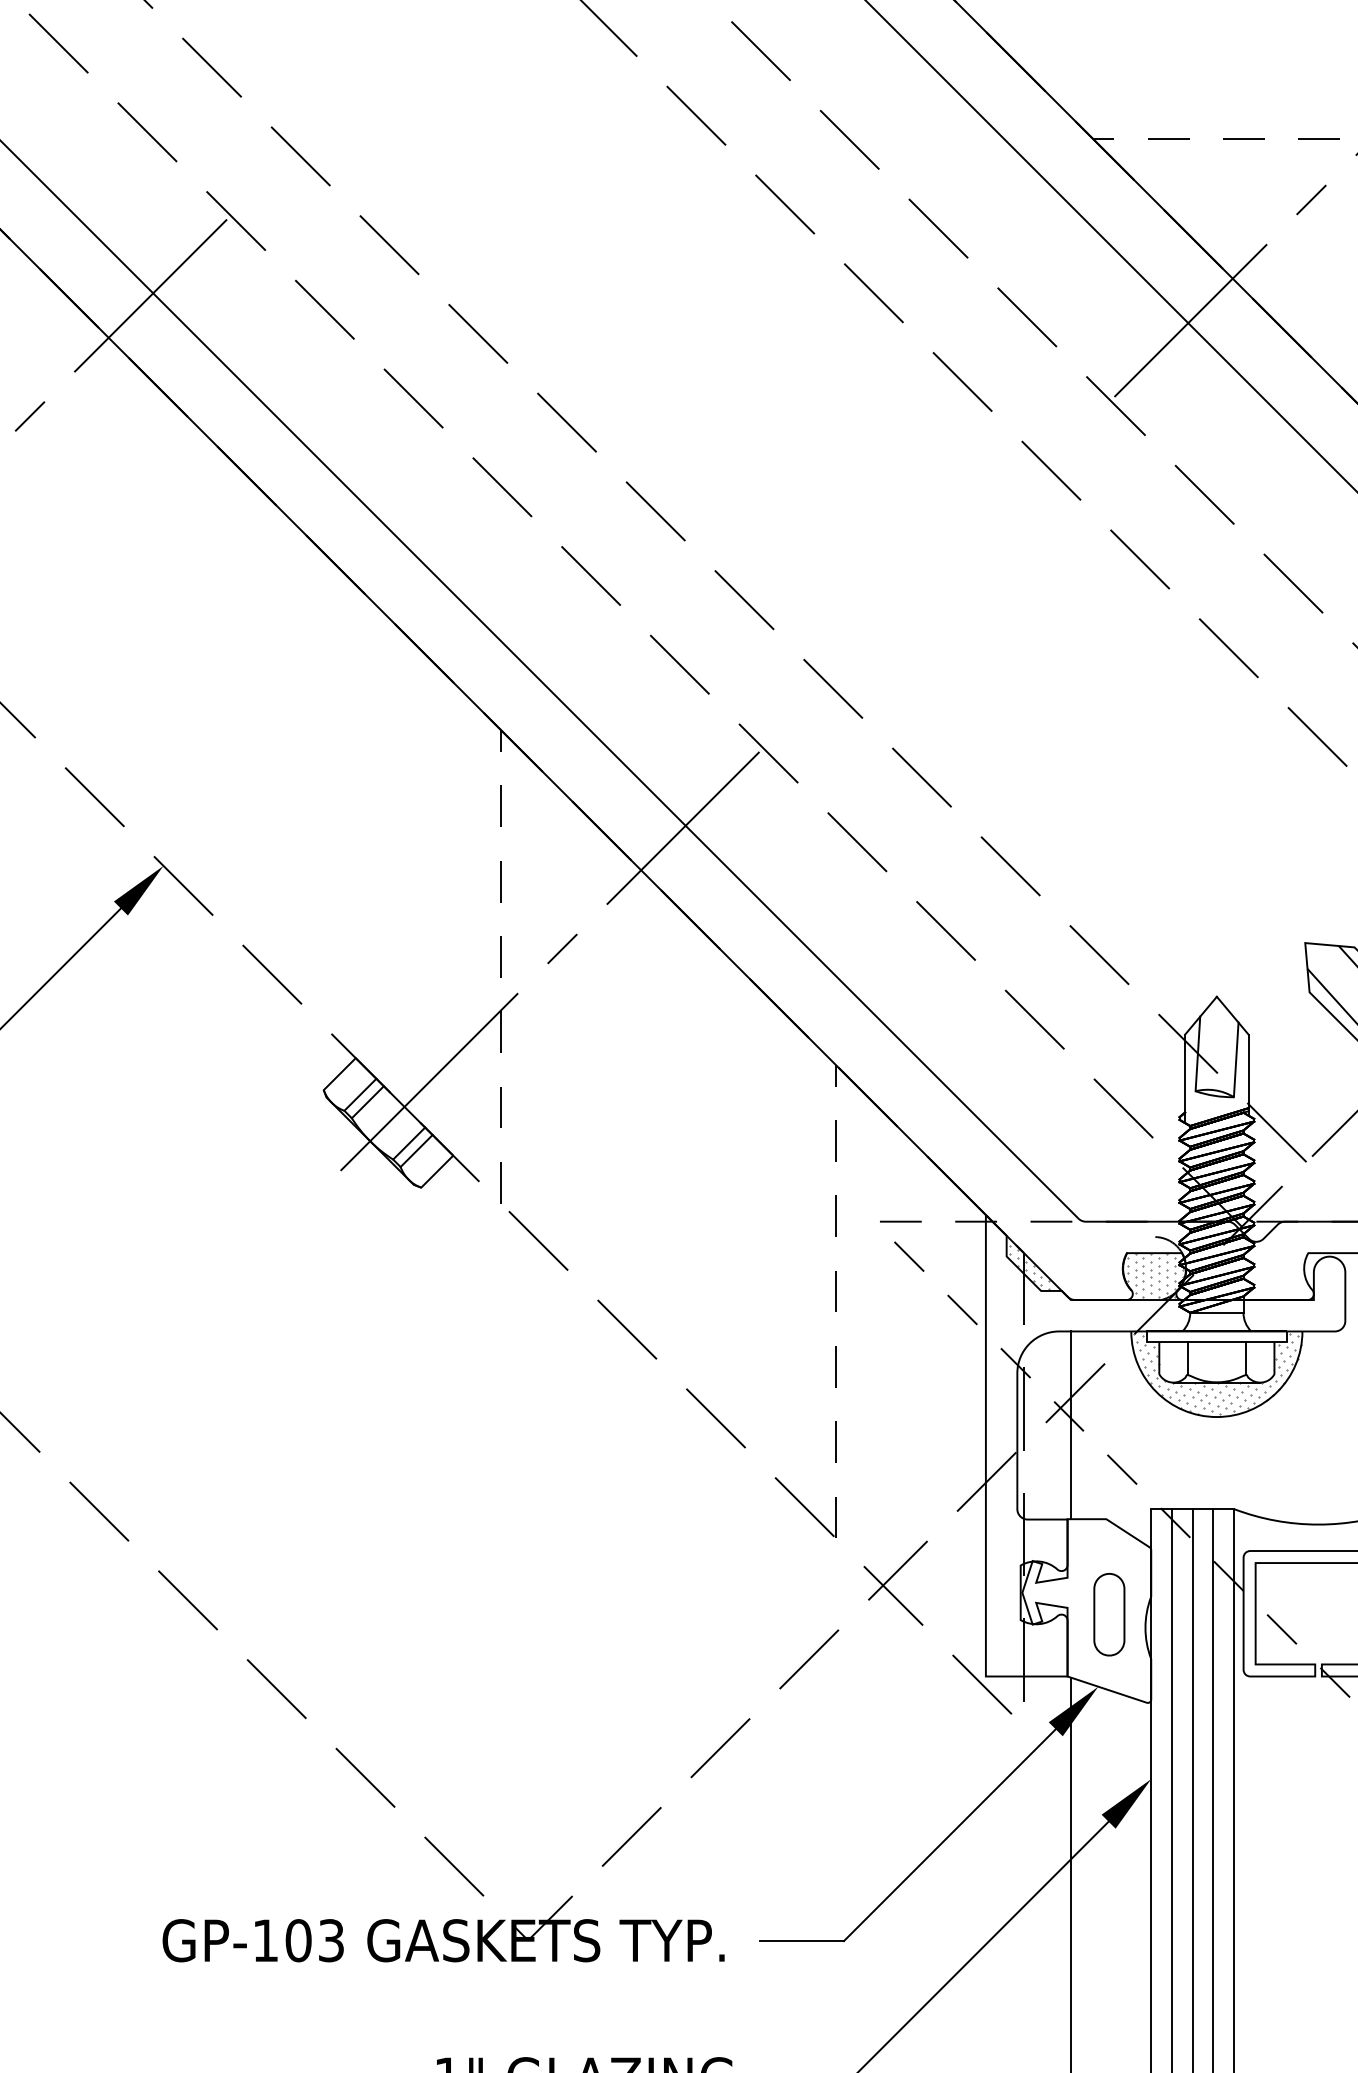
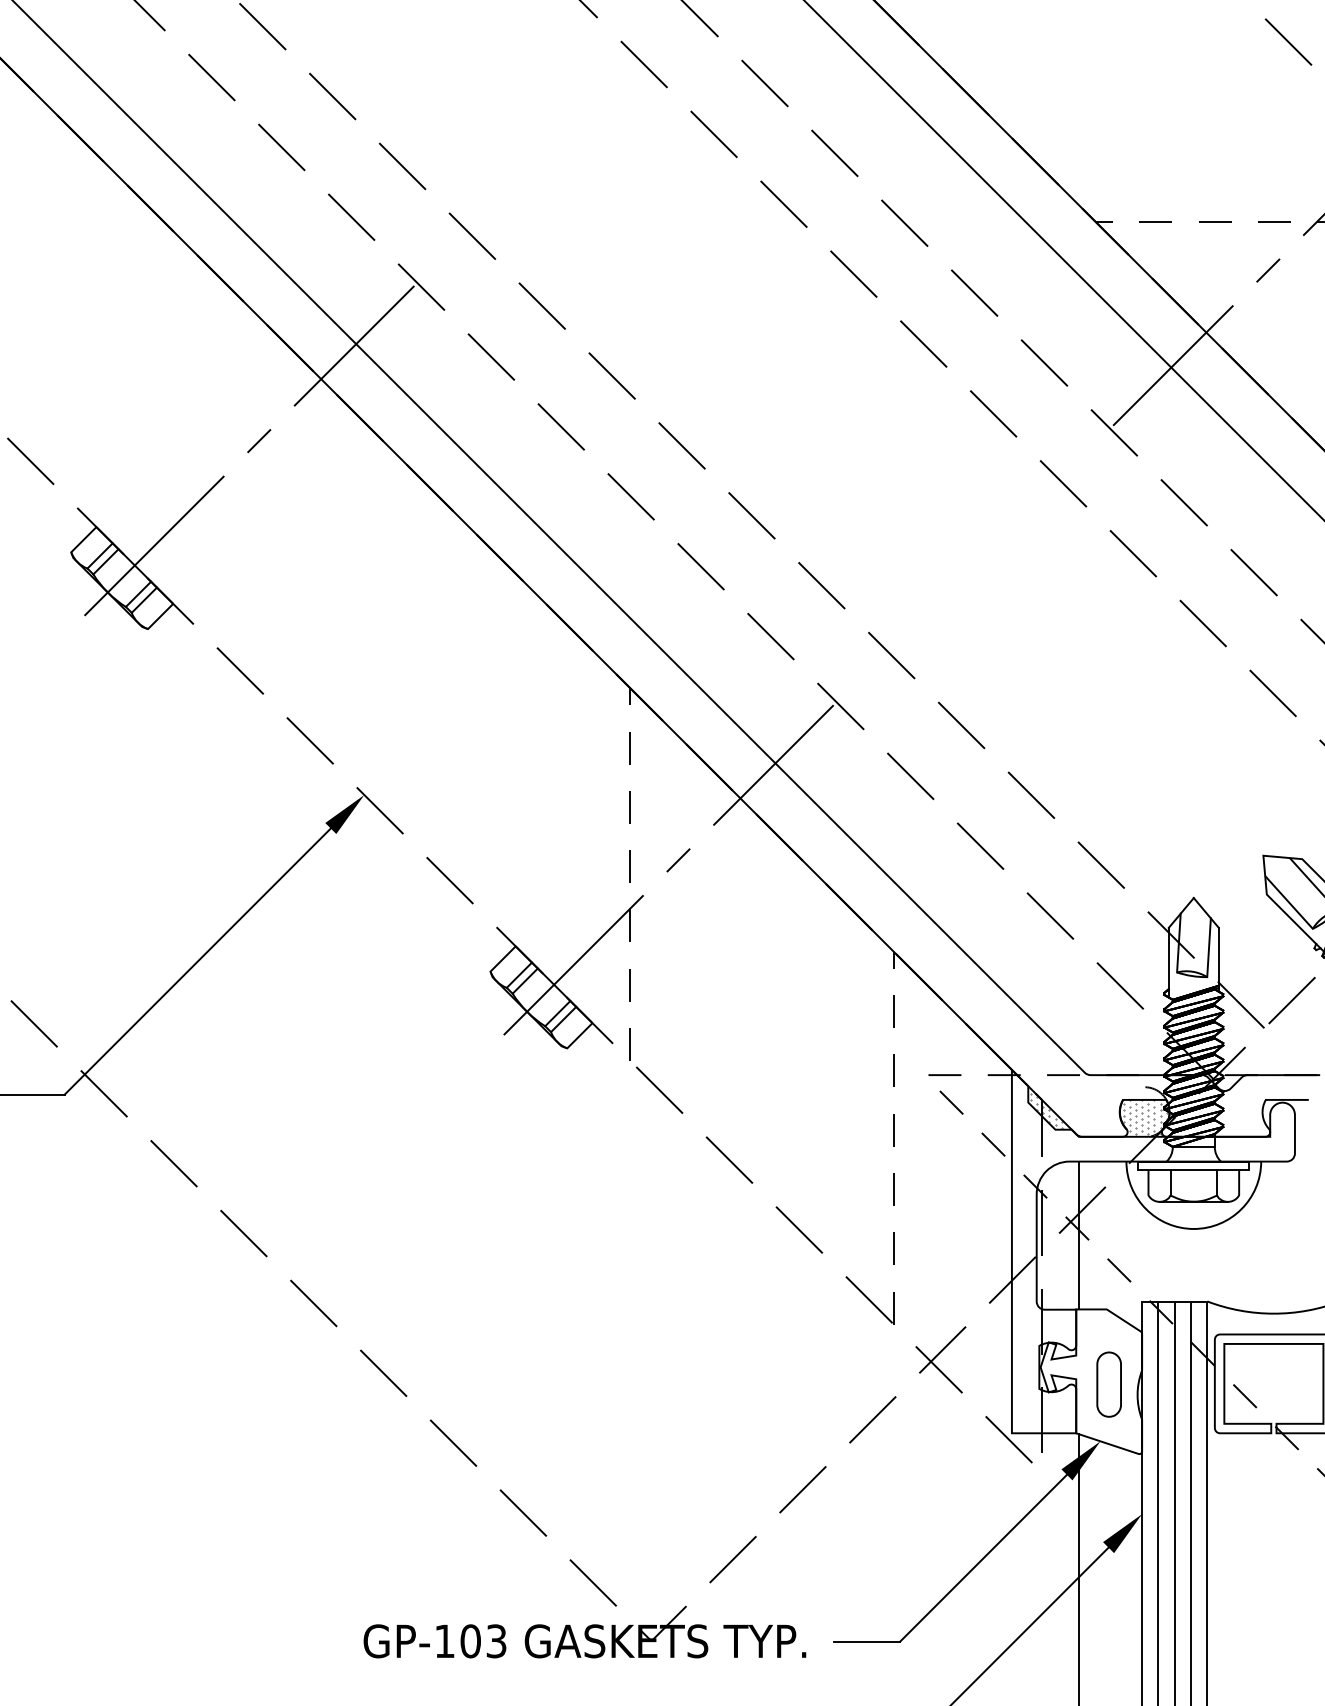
hatch: (1216, 1373) -> (1193, 1194), removed

